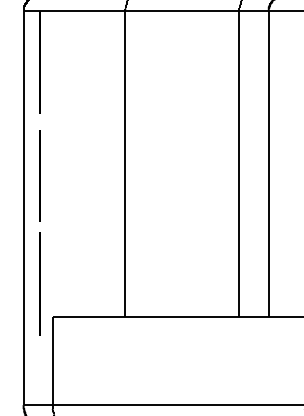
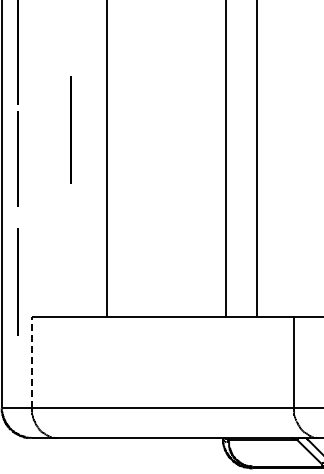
line: (89, 136) -> (70, 129), added
line: (38, 175) -> (17, 158), moved
line: (52, 360) -> (31, 362), solid -> dashed

